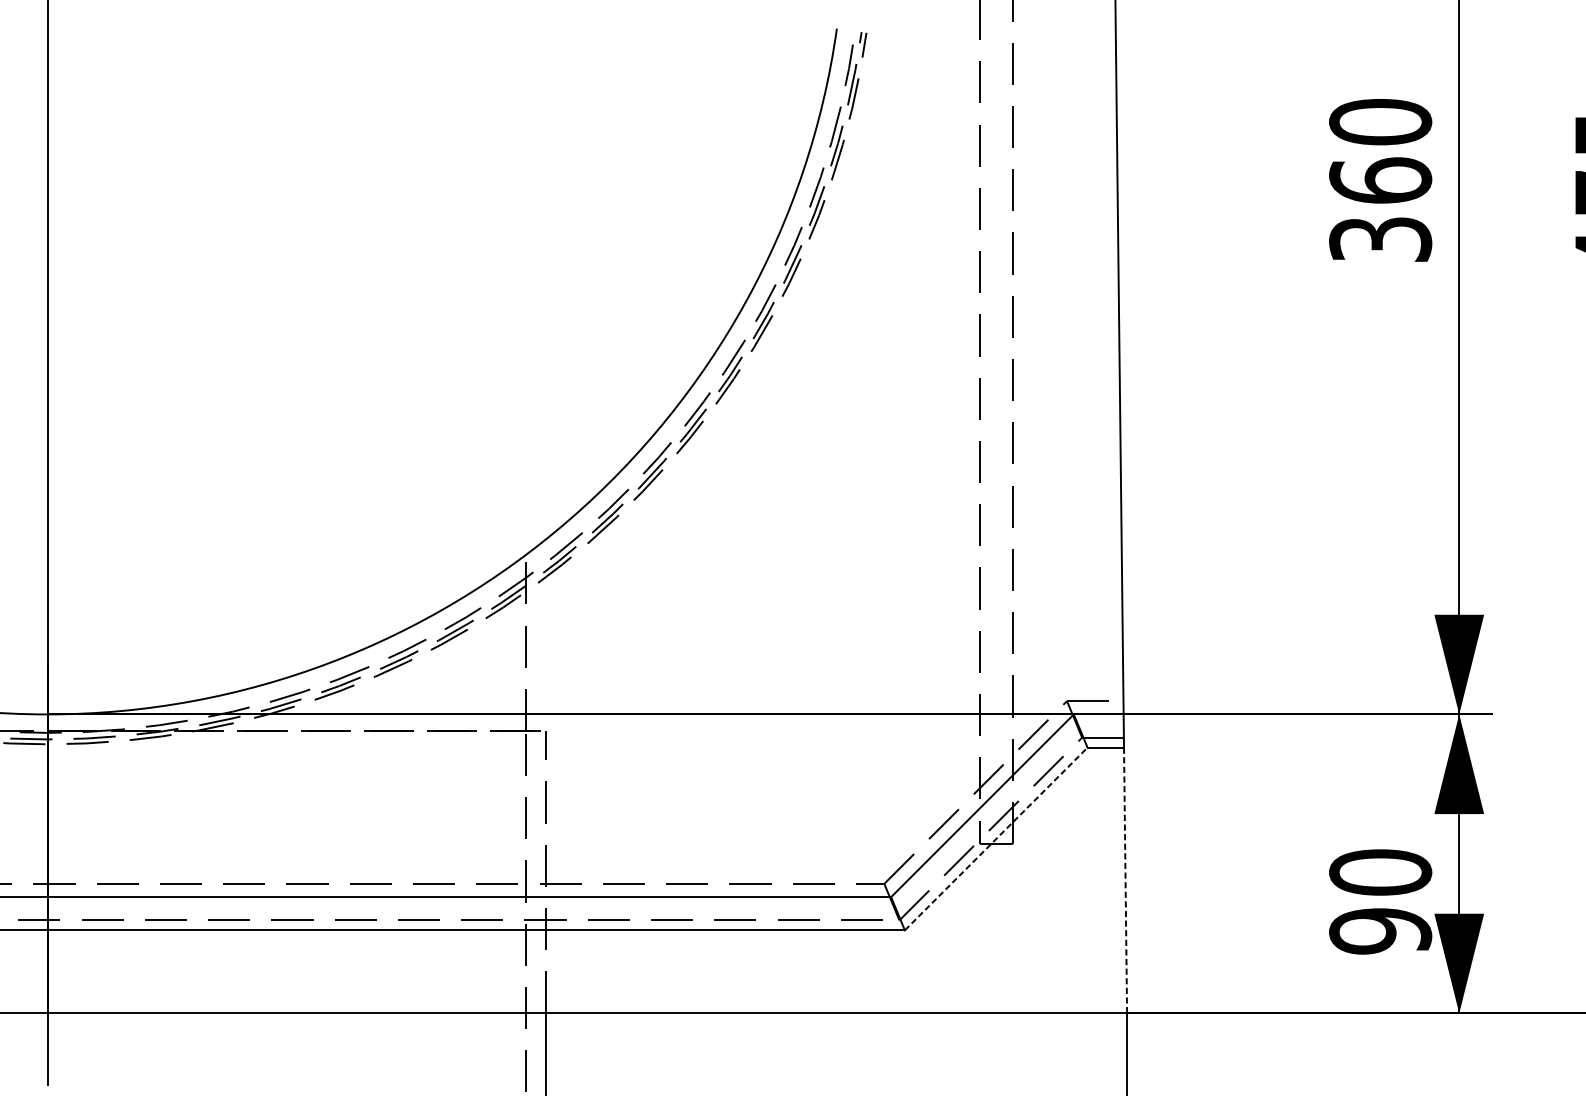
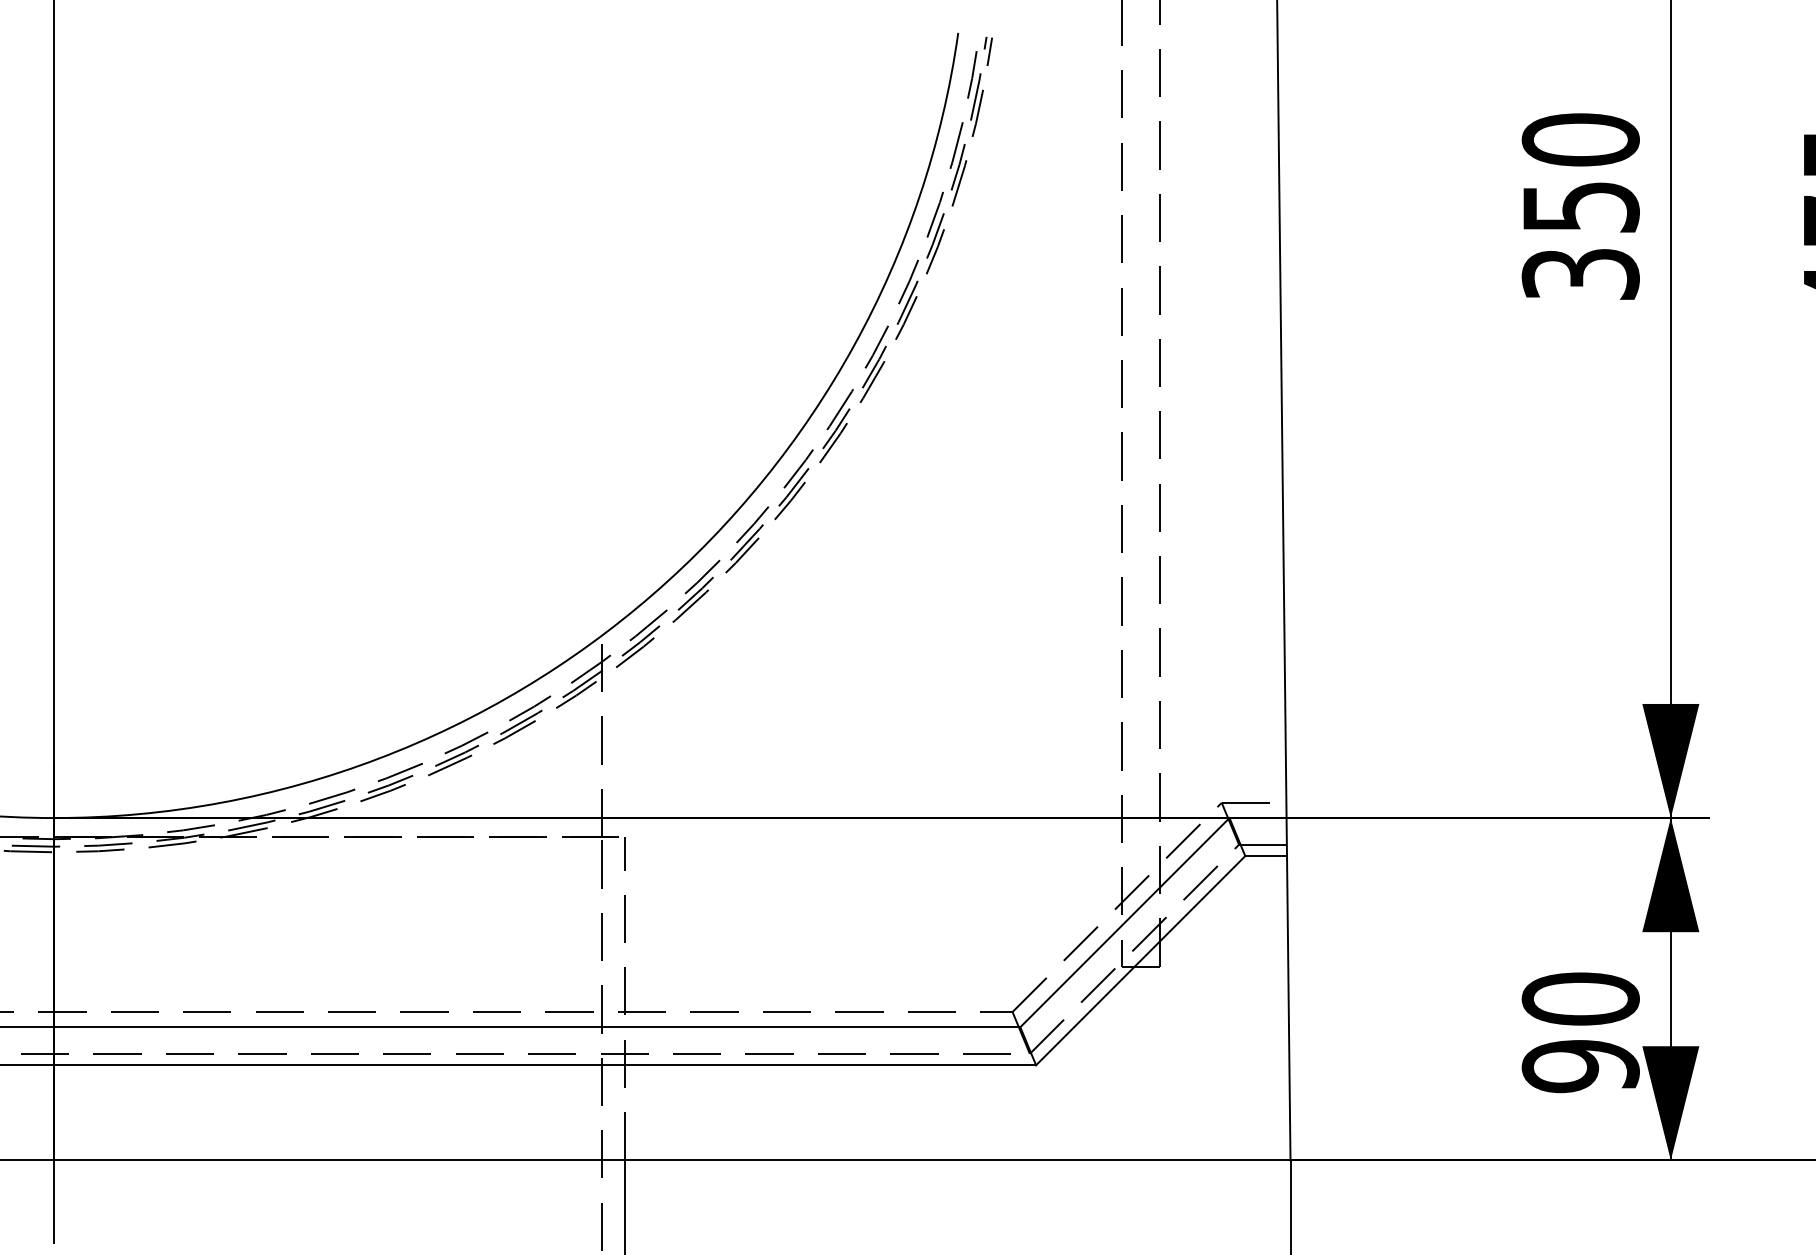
text: (1380, 180) -> (1580, 206), 360 -> 350
line: (996, 838) -> (1140, 960), dashed -> solid
line: (1125, 880) -> (1288, 1008), dashed -> solid

